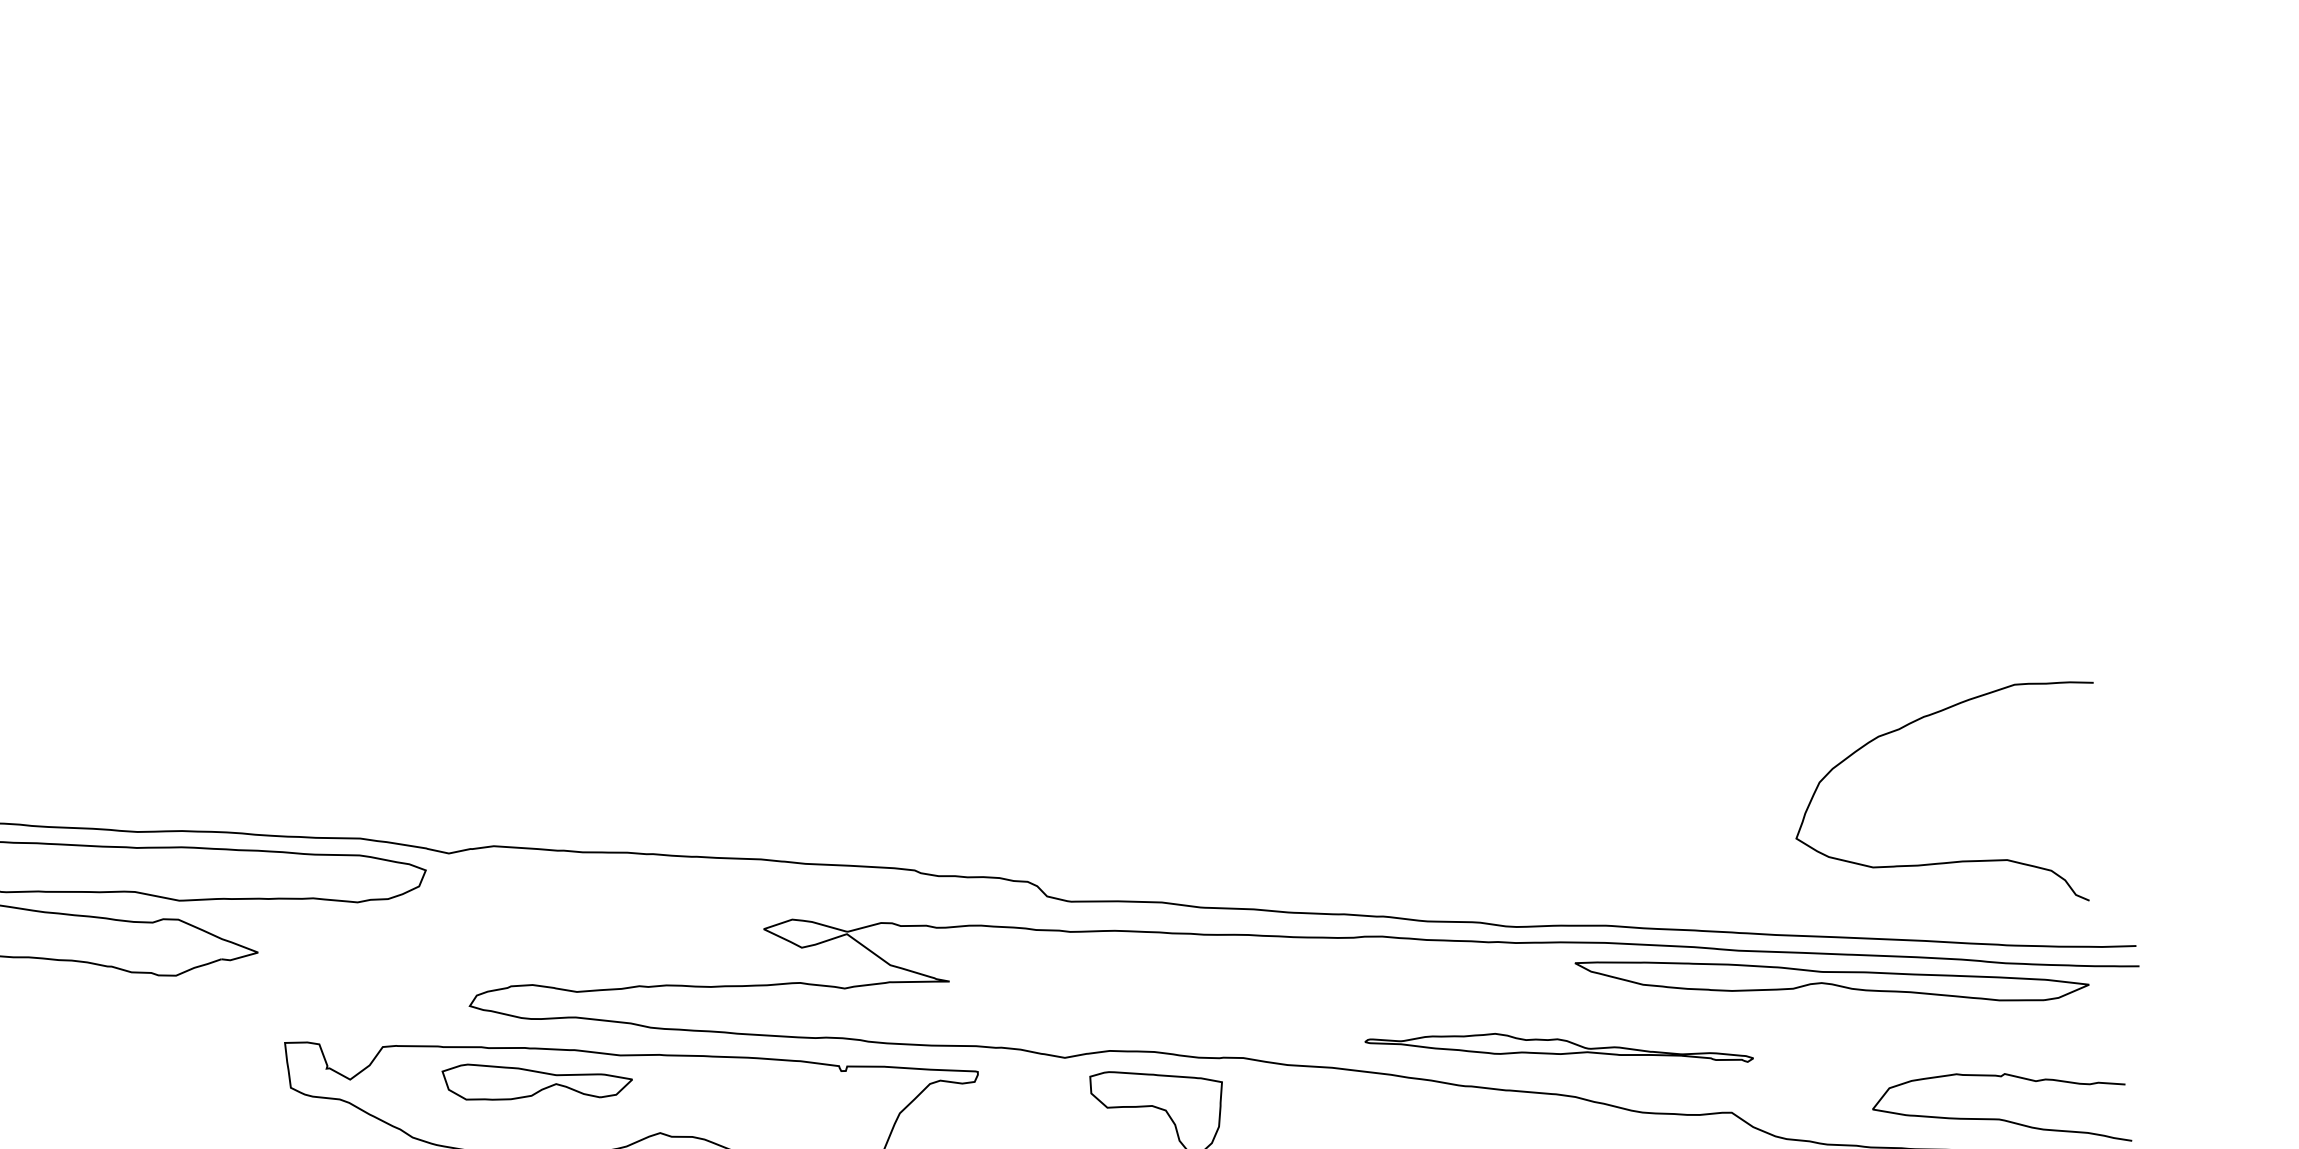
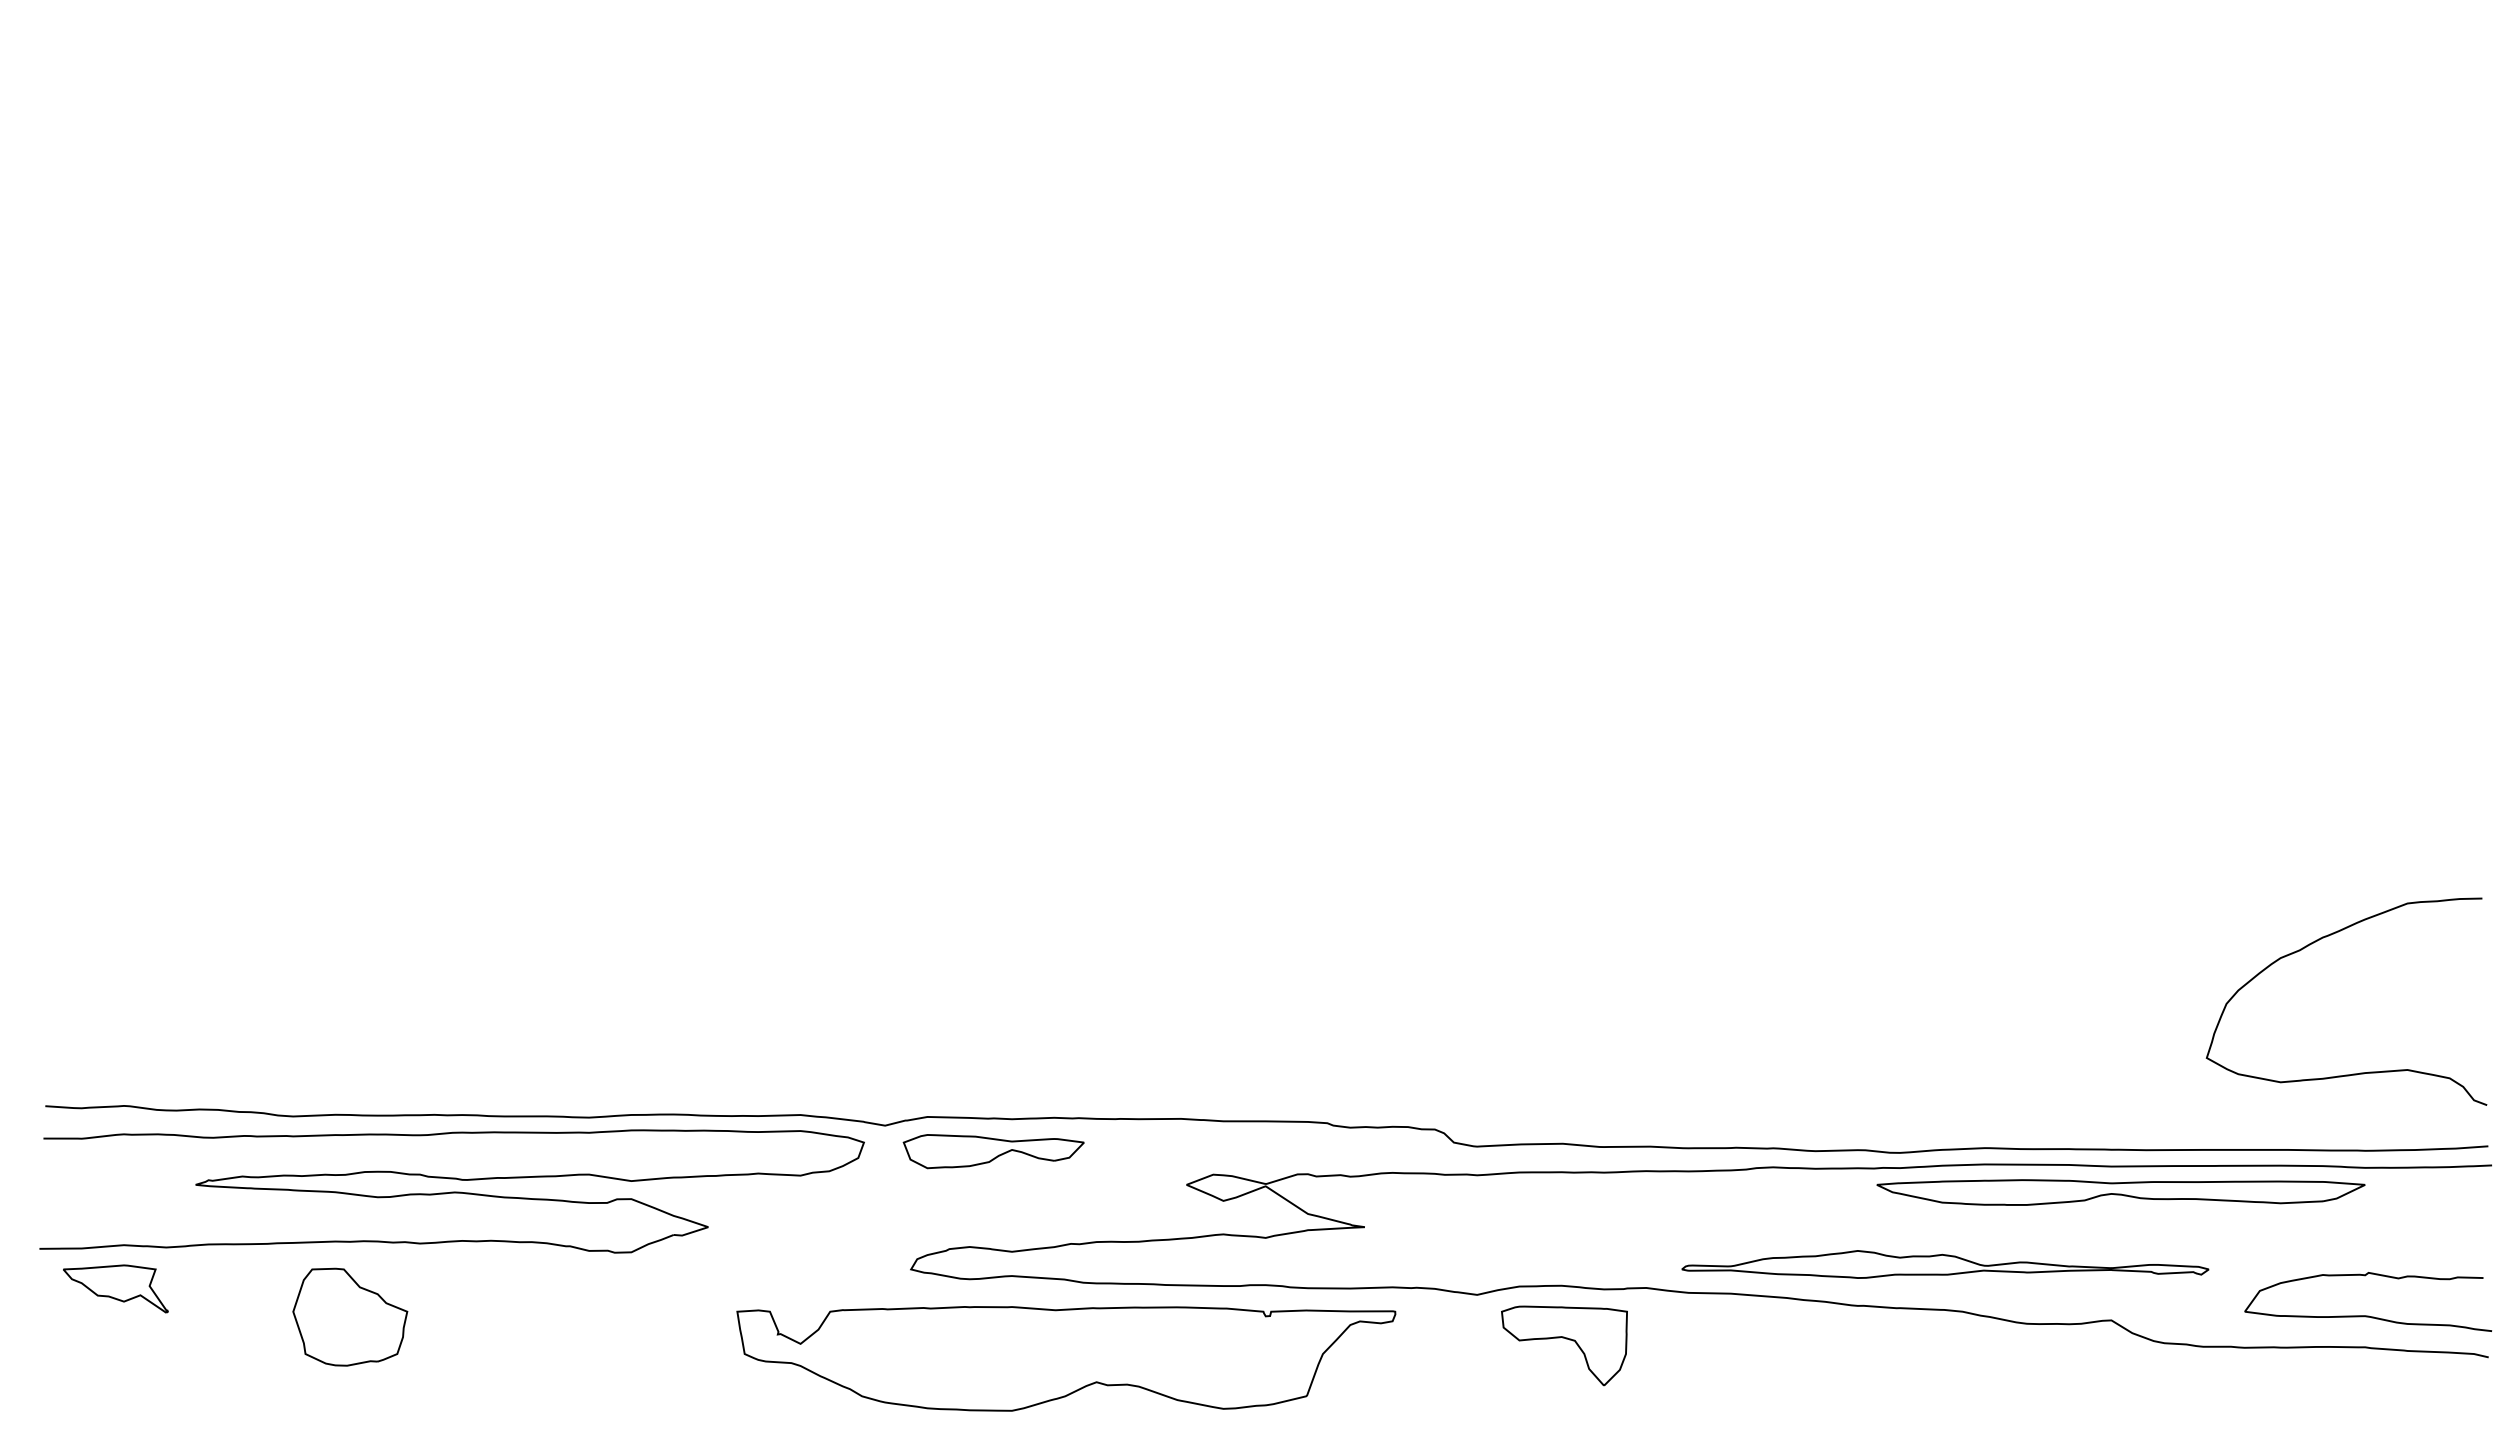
curve: (1912, 723) -> (2312, 944), moved
part: (1831, 981) -> (2120, 1192), moved
part: (1559, 1046) -> (1945, 1264), size x1.43
part: (536, 1084) -> (993, 1151), moved

